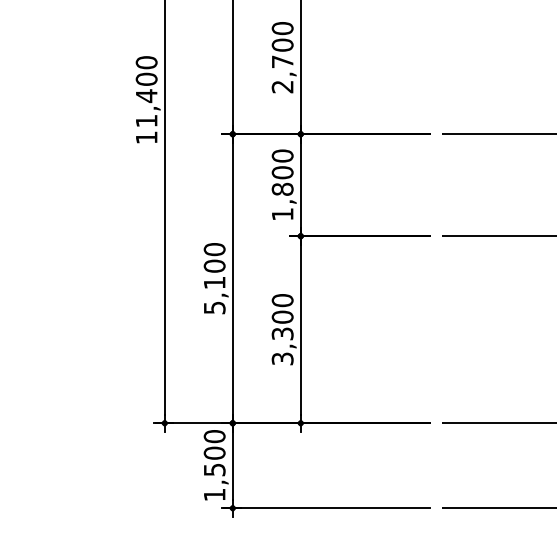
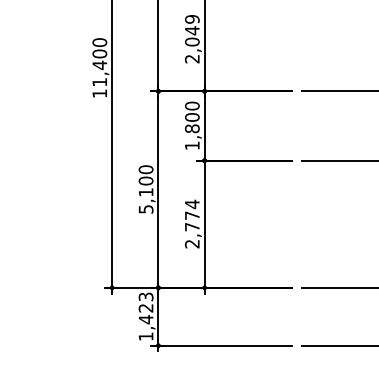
text: (282, 44) -> (192, 30), 2,700 -> 2,049
text: (281, 328) -> (191, 223), 3,300 -> 2,774
text: (213, 453) -> (145, 308), 1,500 -> 1,423

